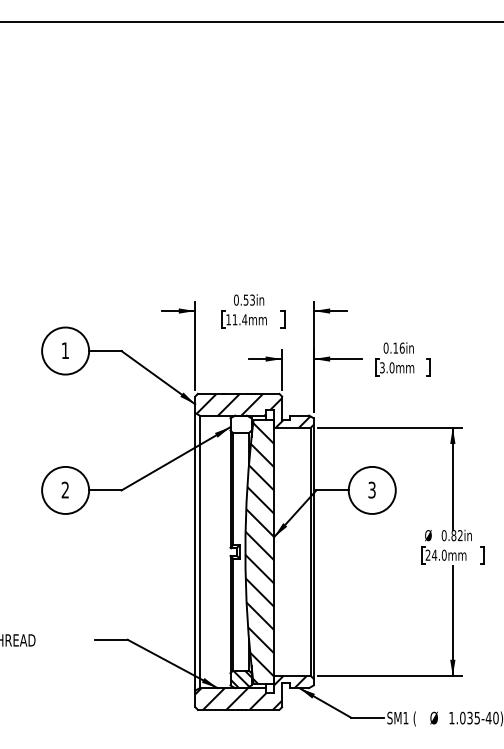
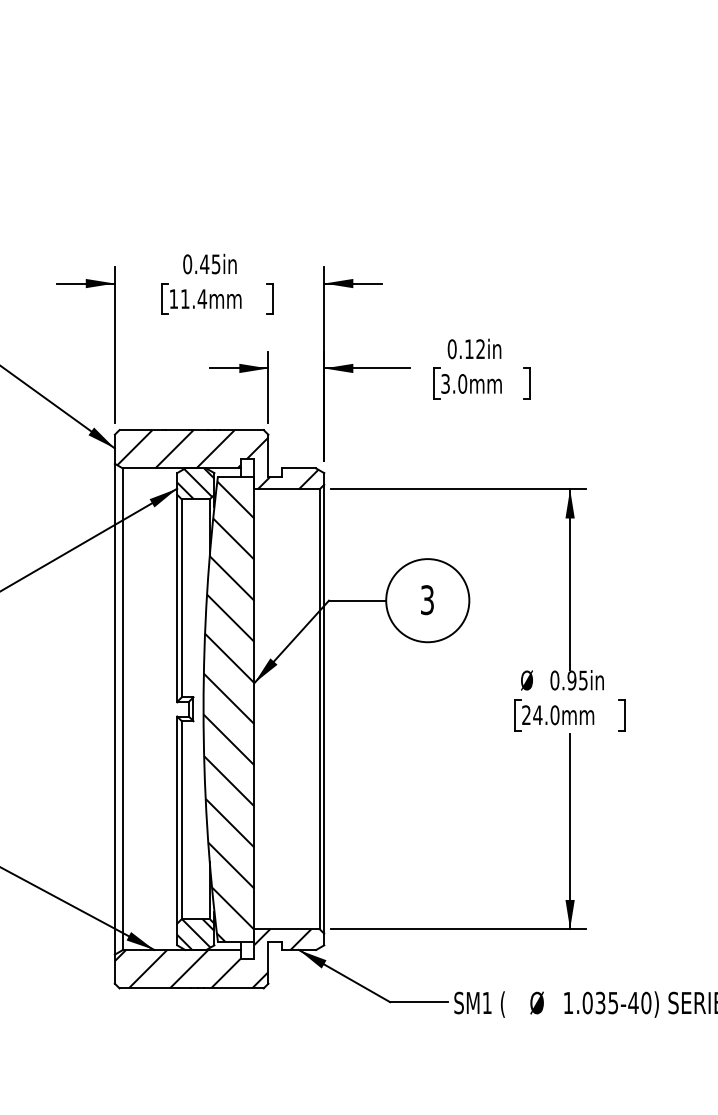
text: (248, 299) -> (208, 263), 0.53in -> 0.45in
text: (401, 347) -> (479, 348), 0.16in -> 0.12in
hatch: (240, 424) -> (194, 484), added
text: (456, 535) -> (576, 680), 0.82in -> 0.95in

